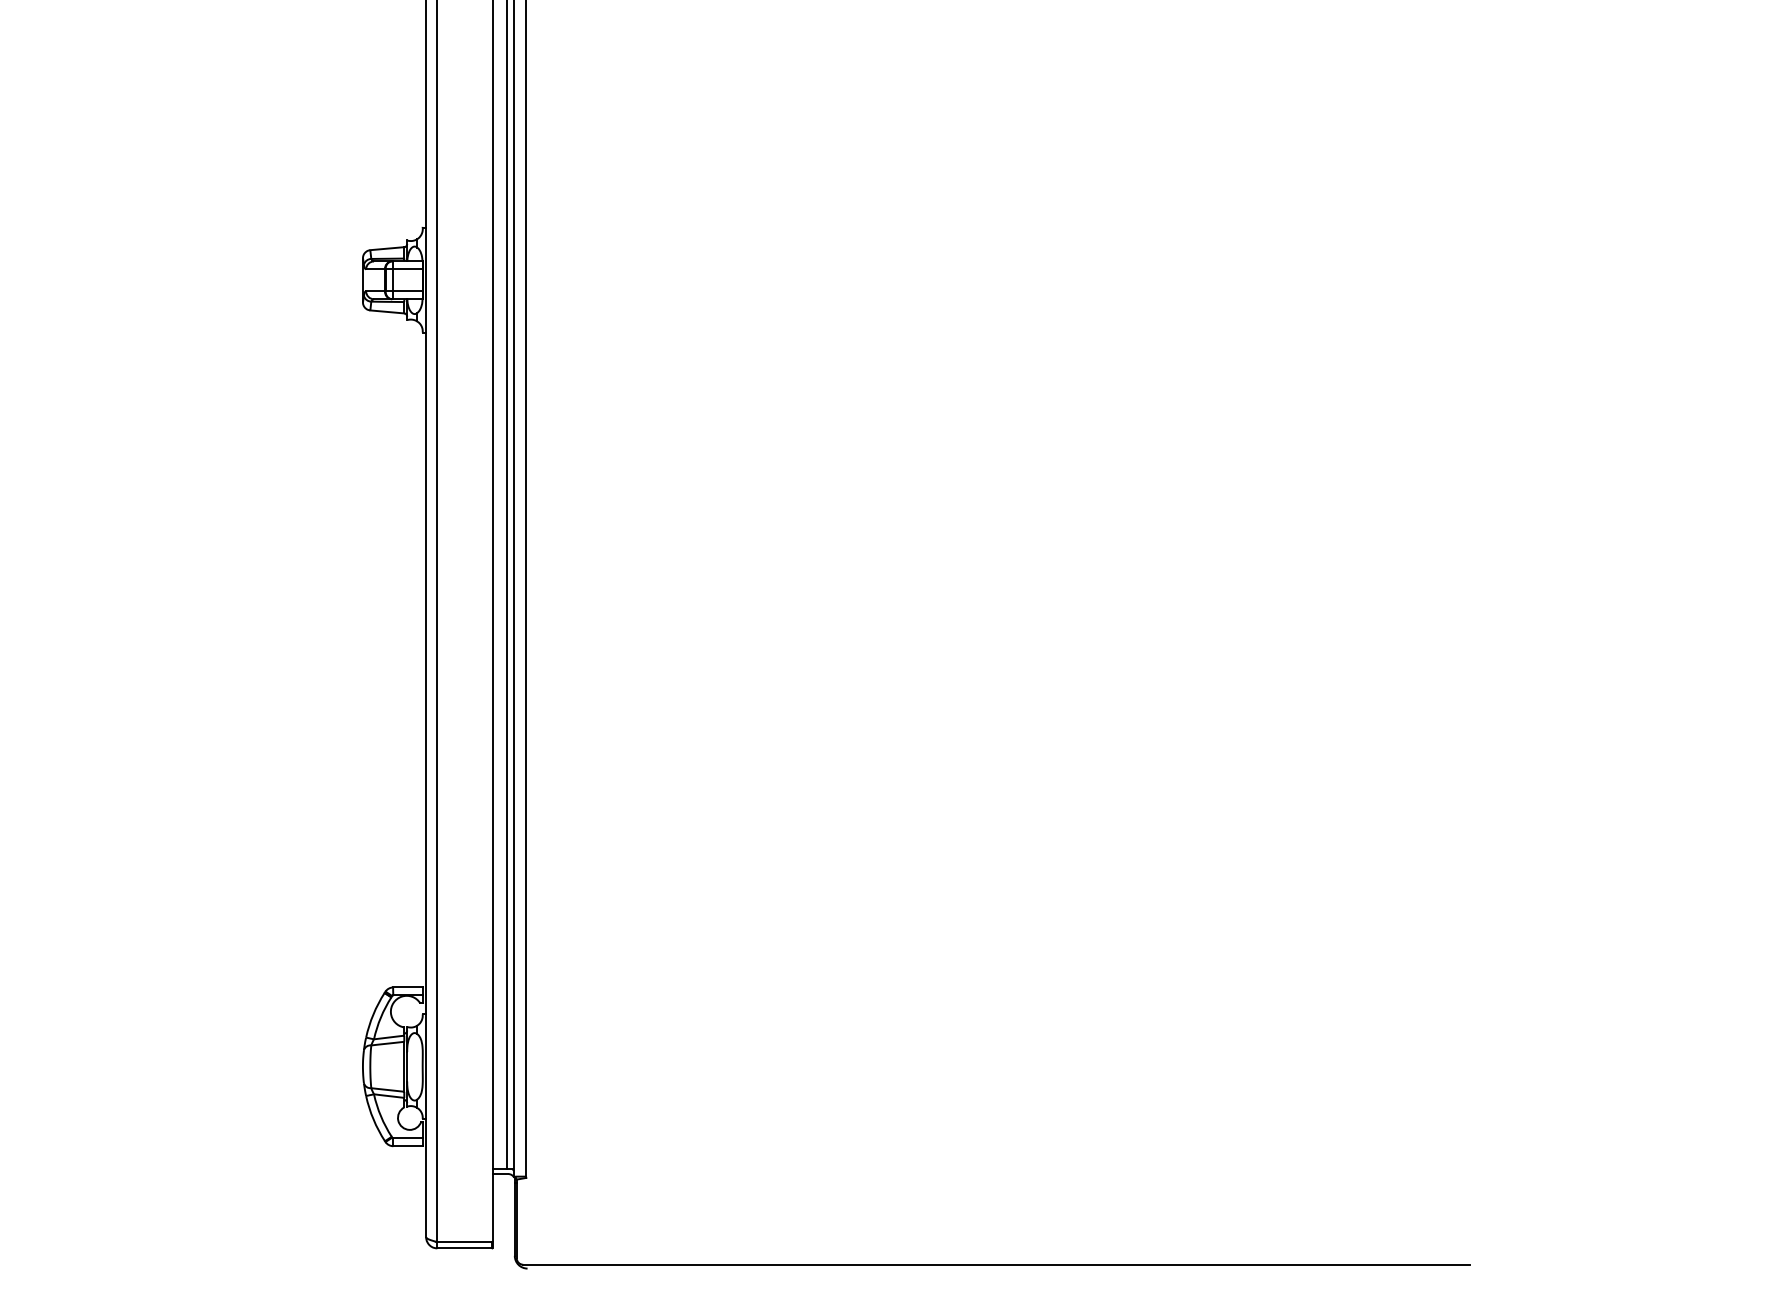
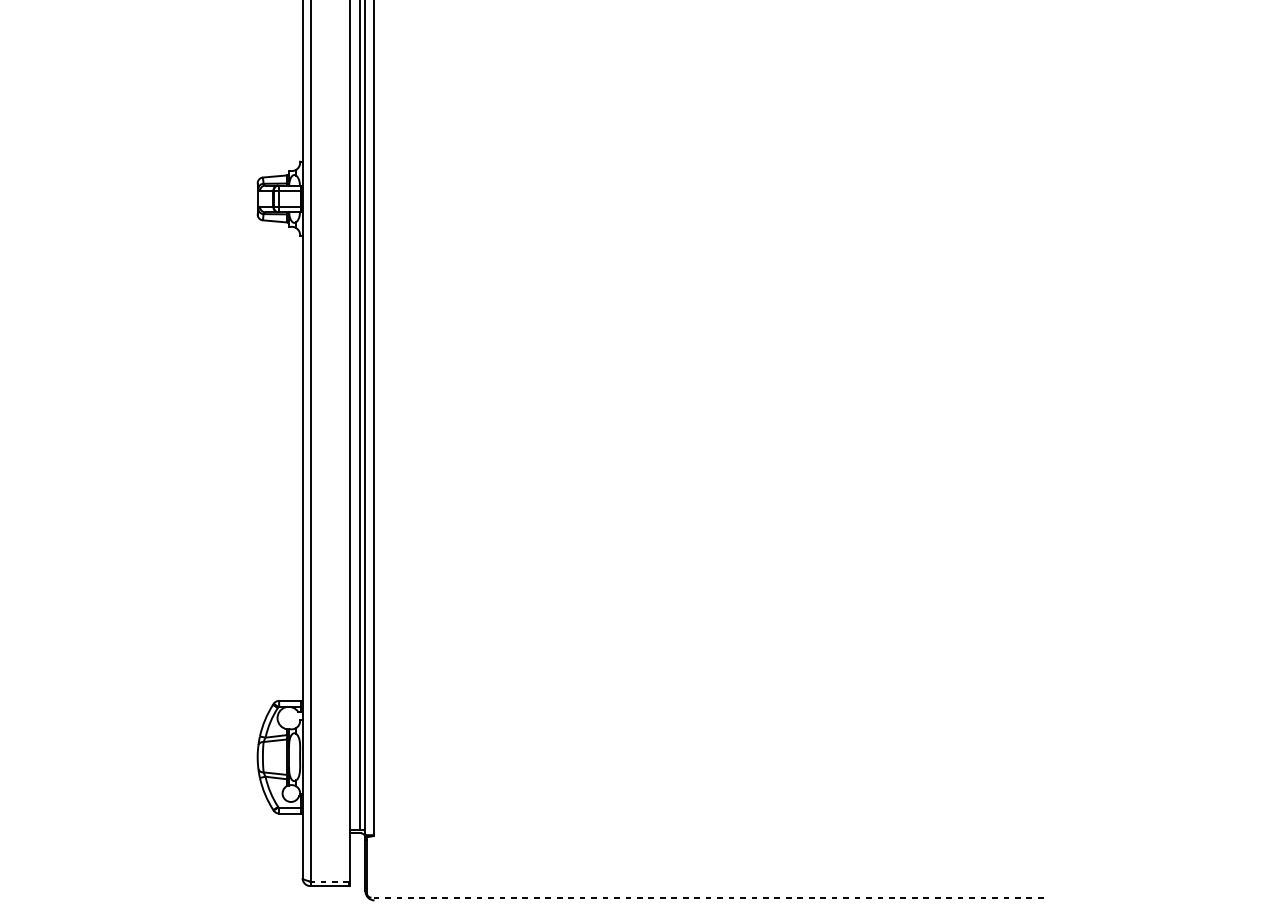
line: (464, 1242) -> (329, 881), solid -> dashed
line: (996, 1264) -> (707, 897), solid -> dashed

